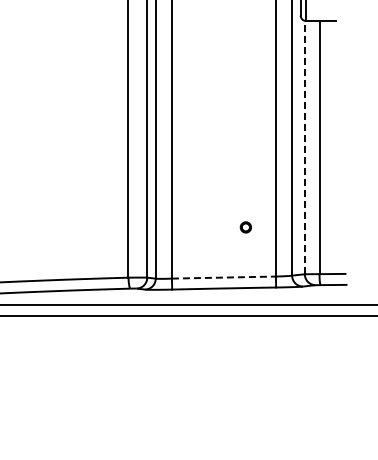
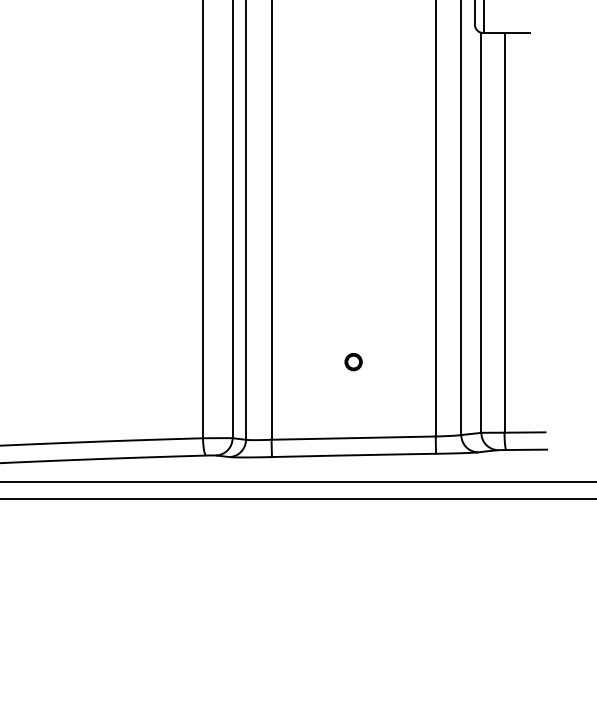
line: (304, 147) -> (480, 232), dashed -> solid
part: (245, 227) -> (352, 362), moved
line: (224, 277) -> (354, 437), dashed -> solid

